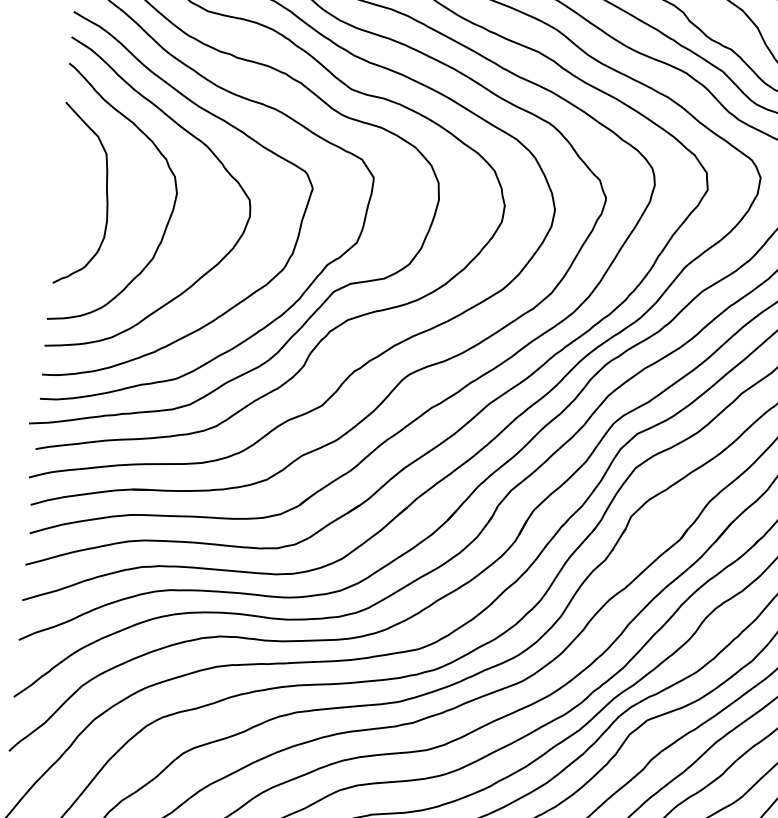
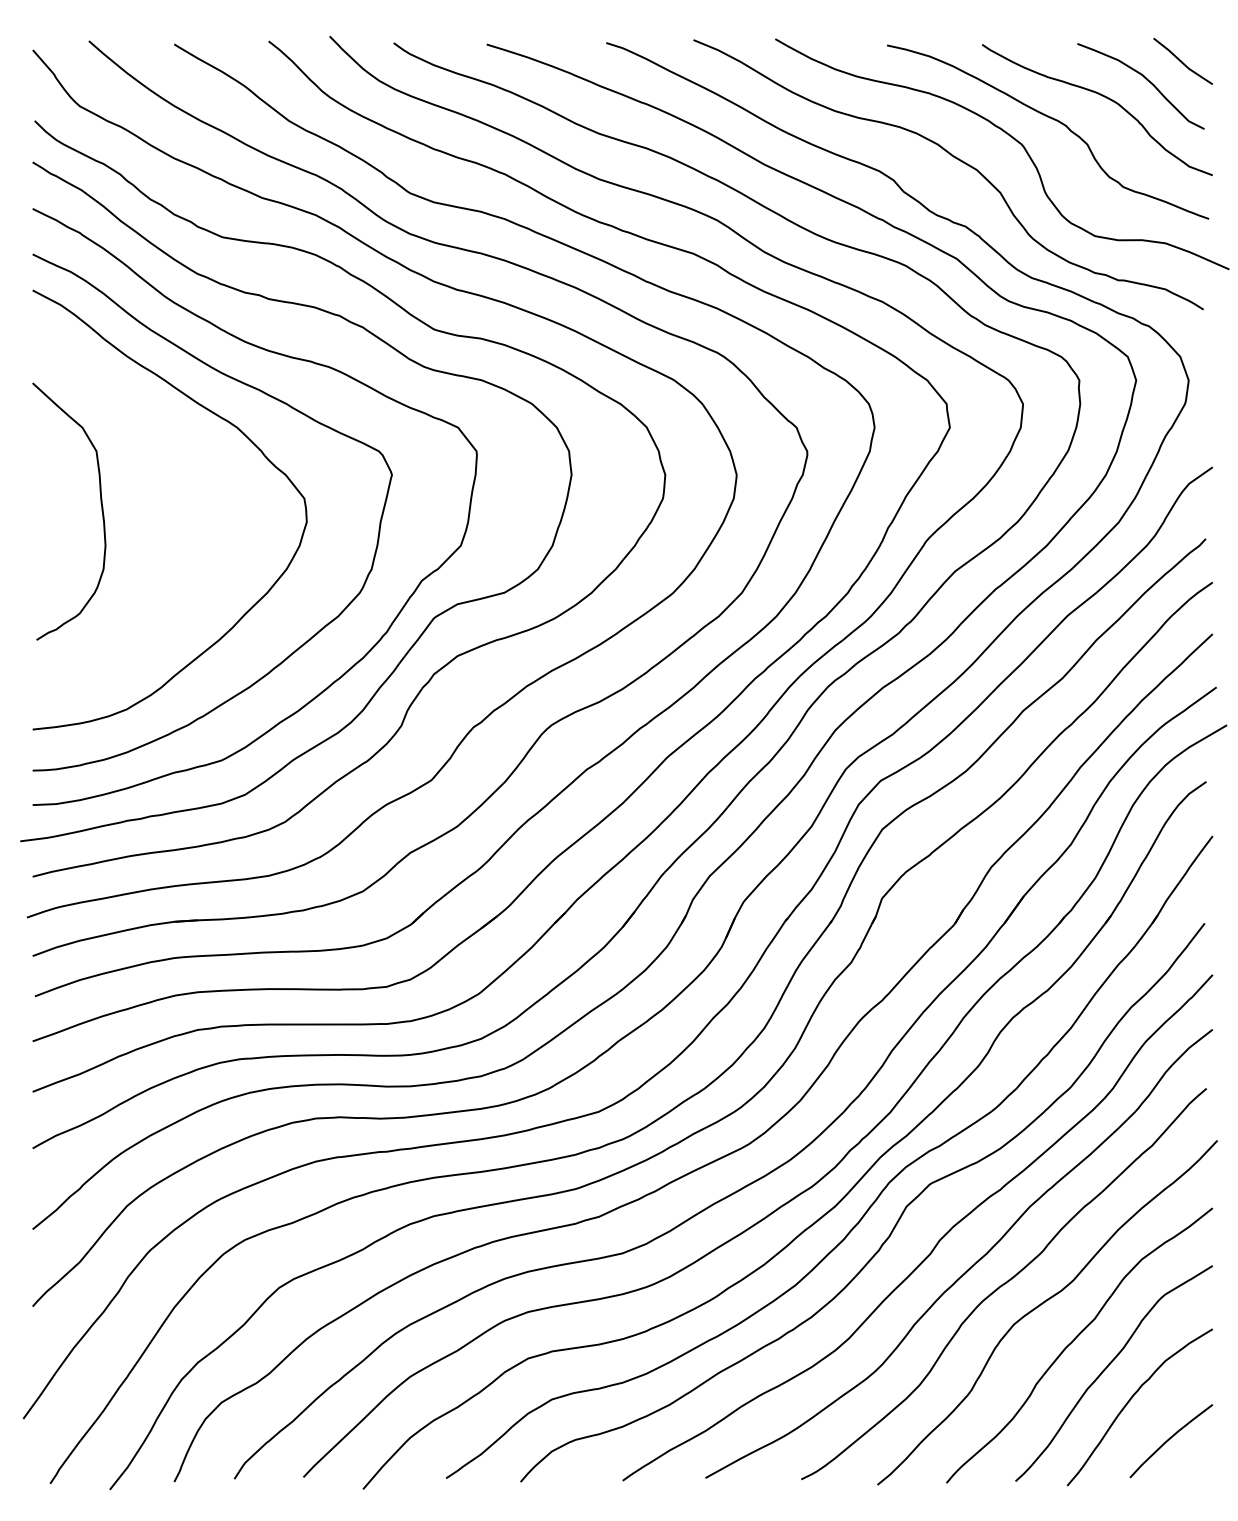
curve: (169, 216) -> (193, 531), removed

